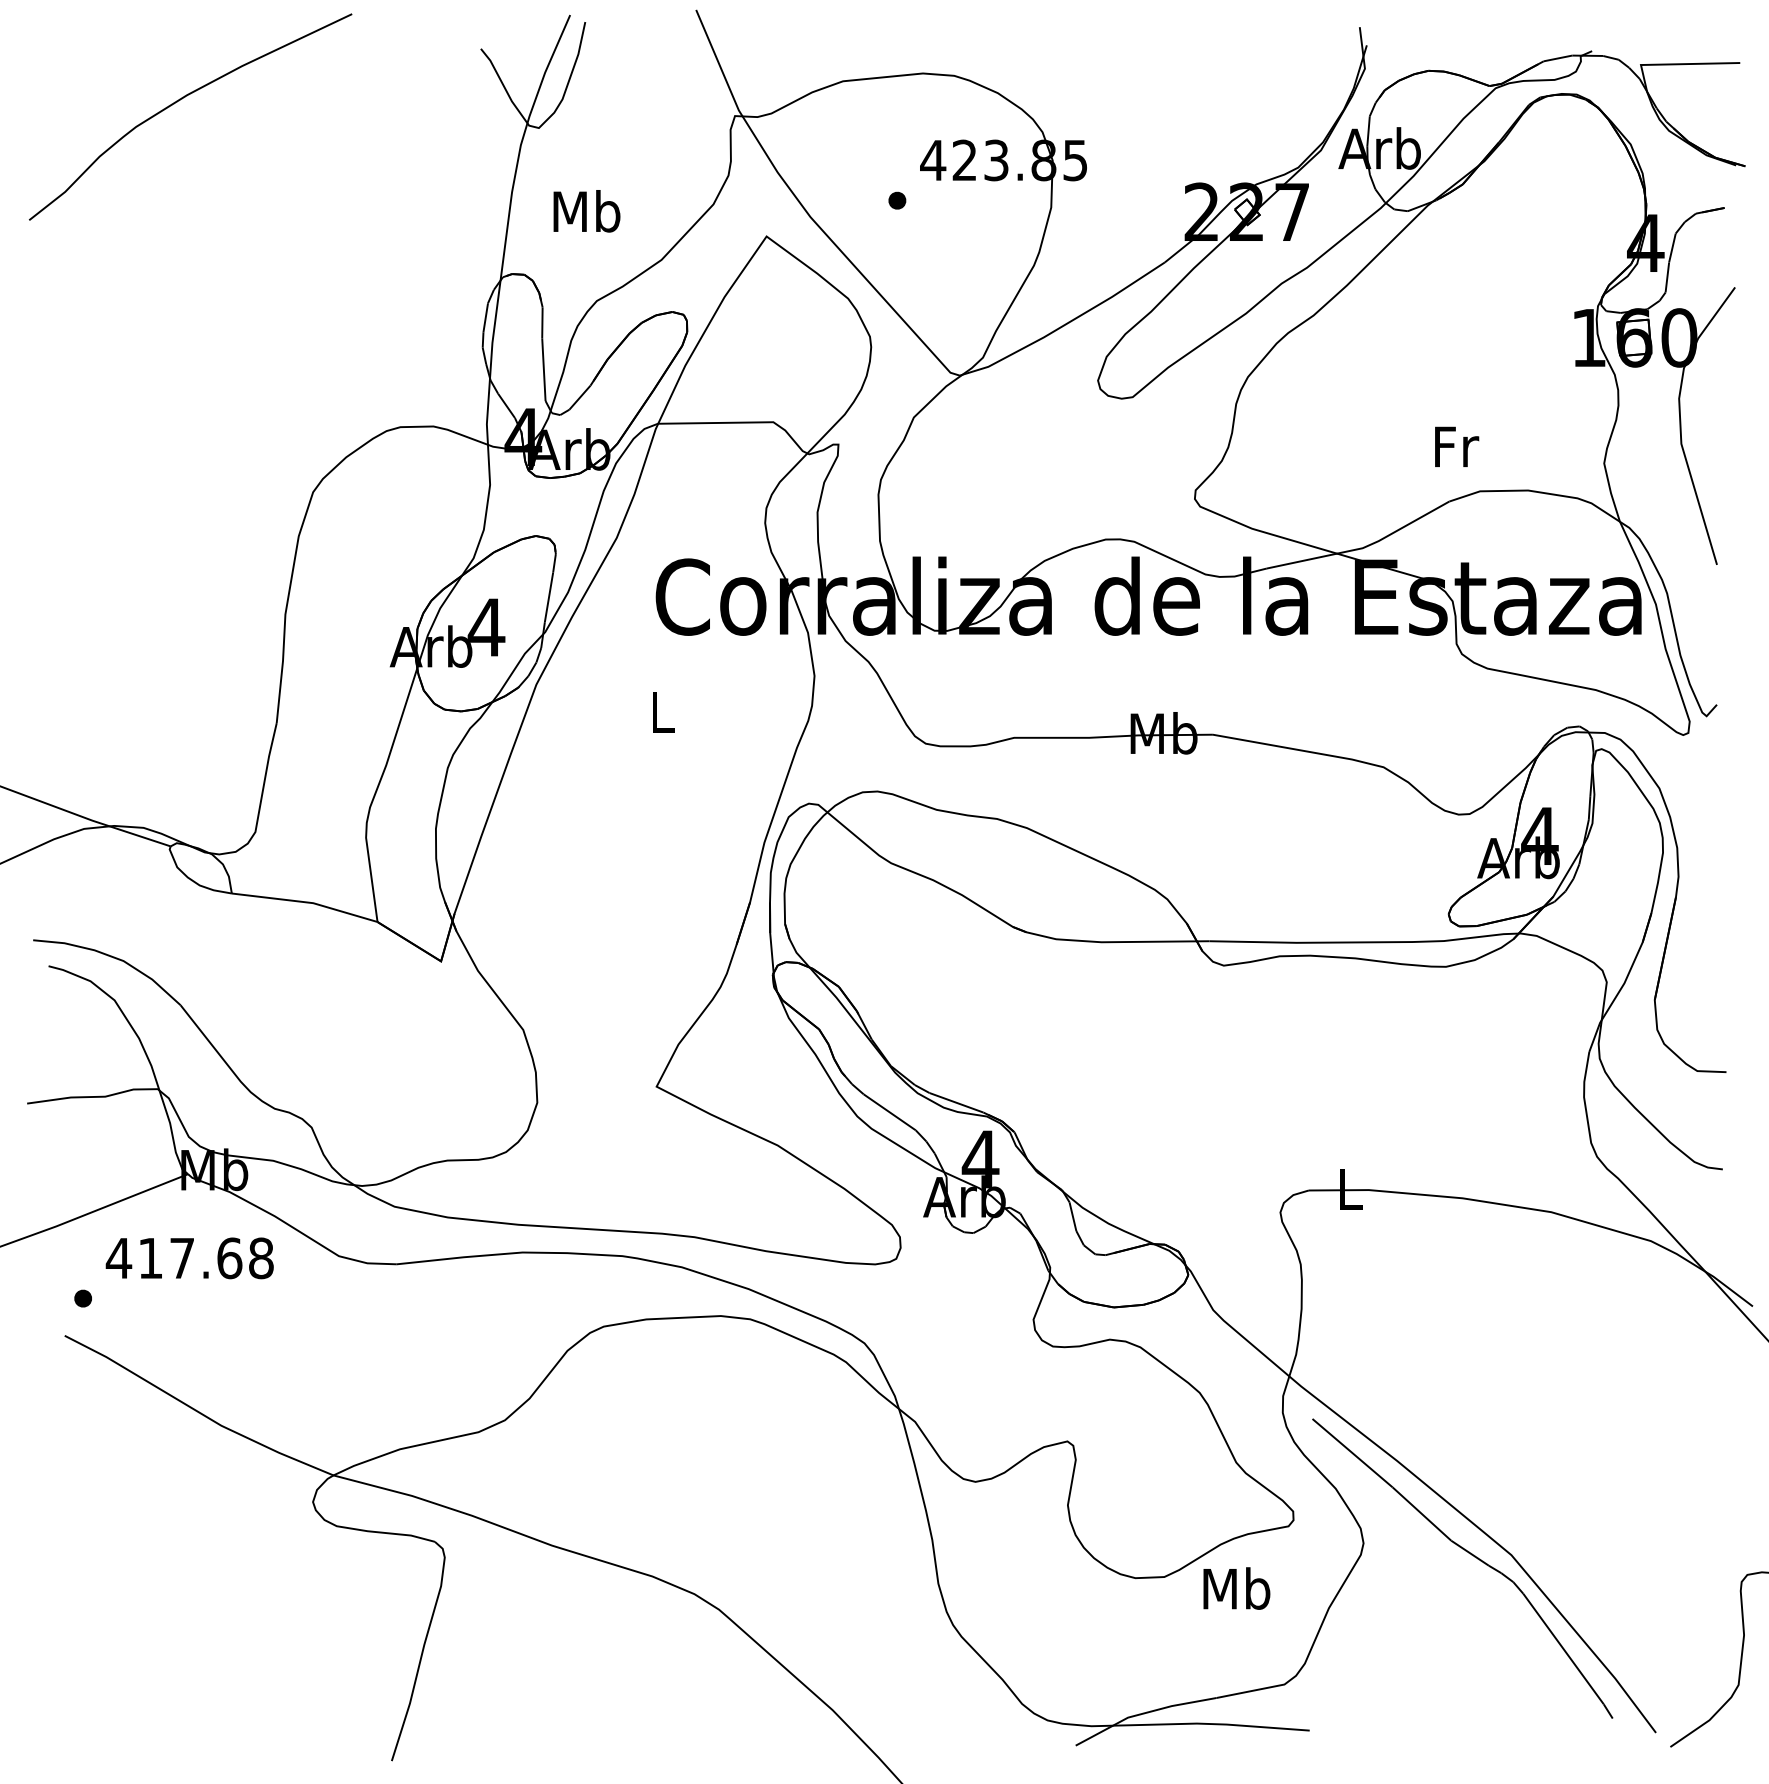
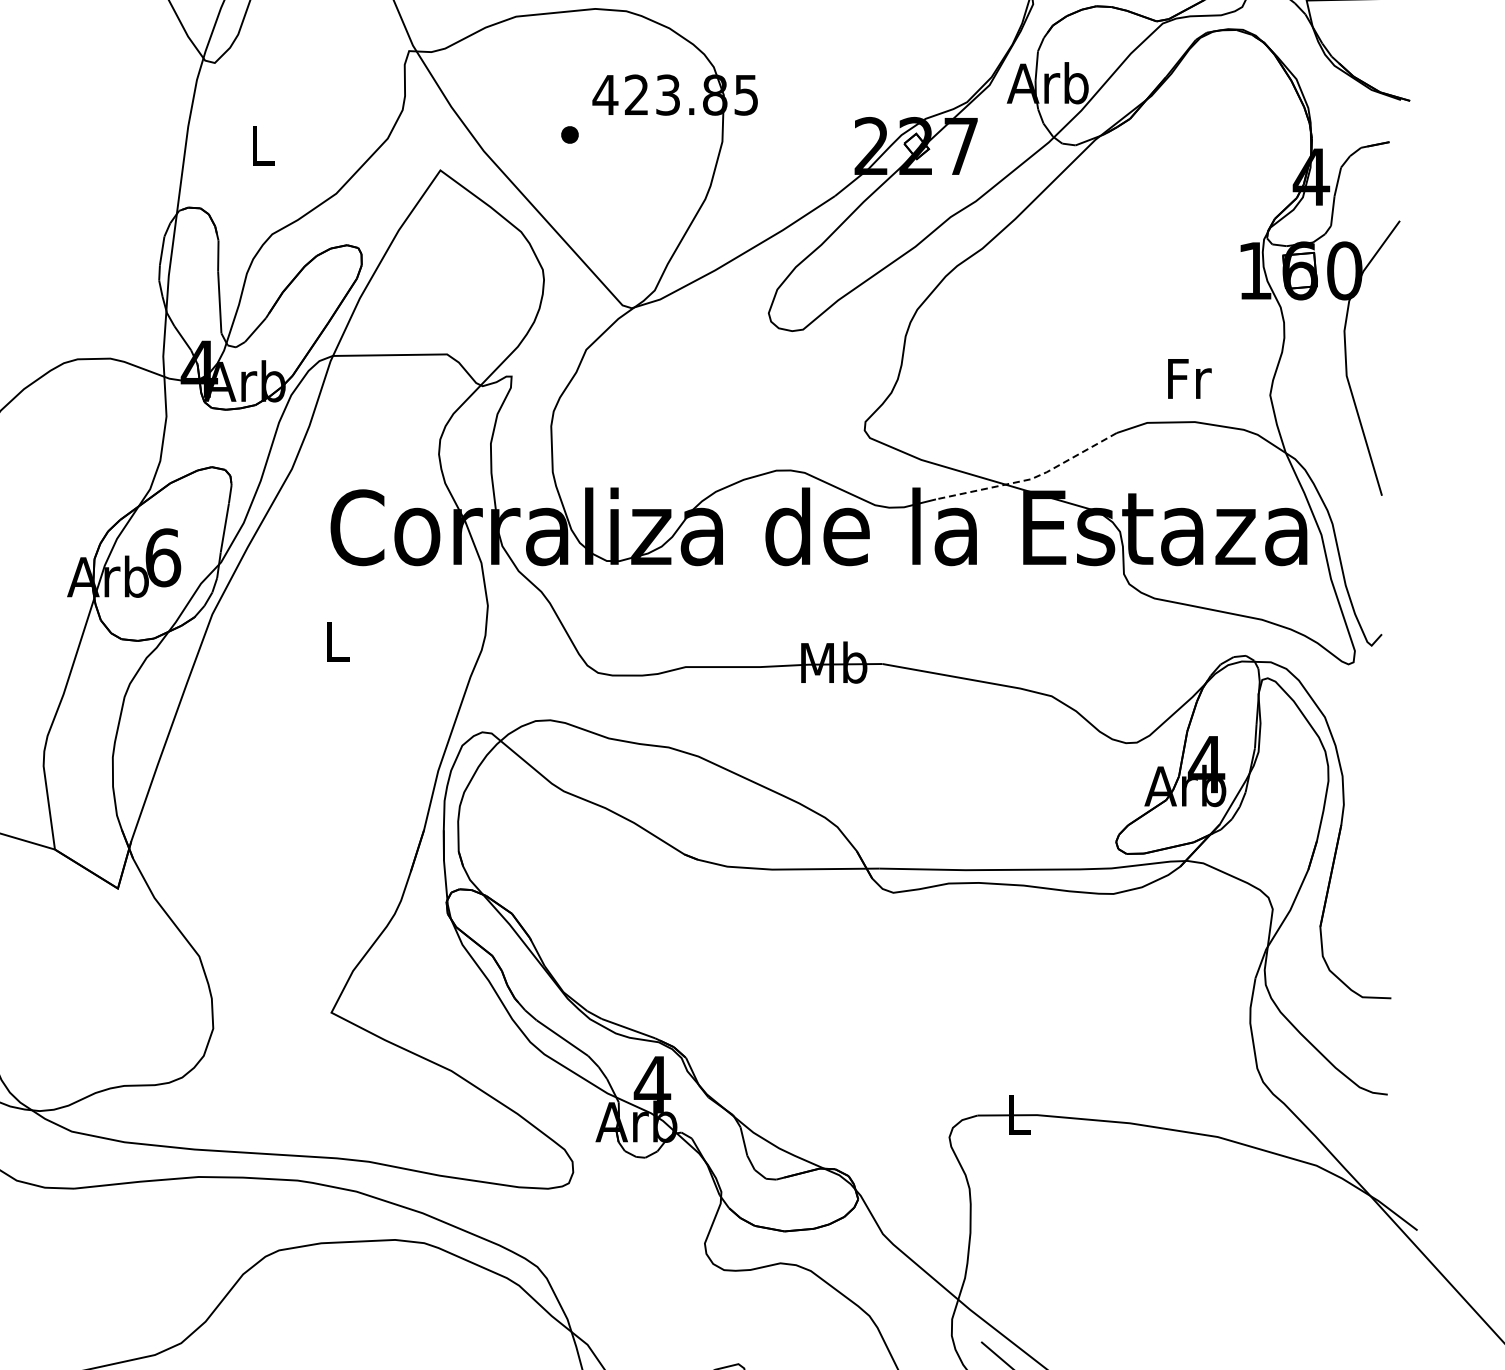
text: (586, 211) -> (261, 145), Mb -> L
text: (1457, 446) -> (1190, 378), moved
line: (1362, 548) -> (1030, 479), solid -> dashed
text: (486, 627) -> (162, 557), 4 -> 6

